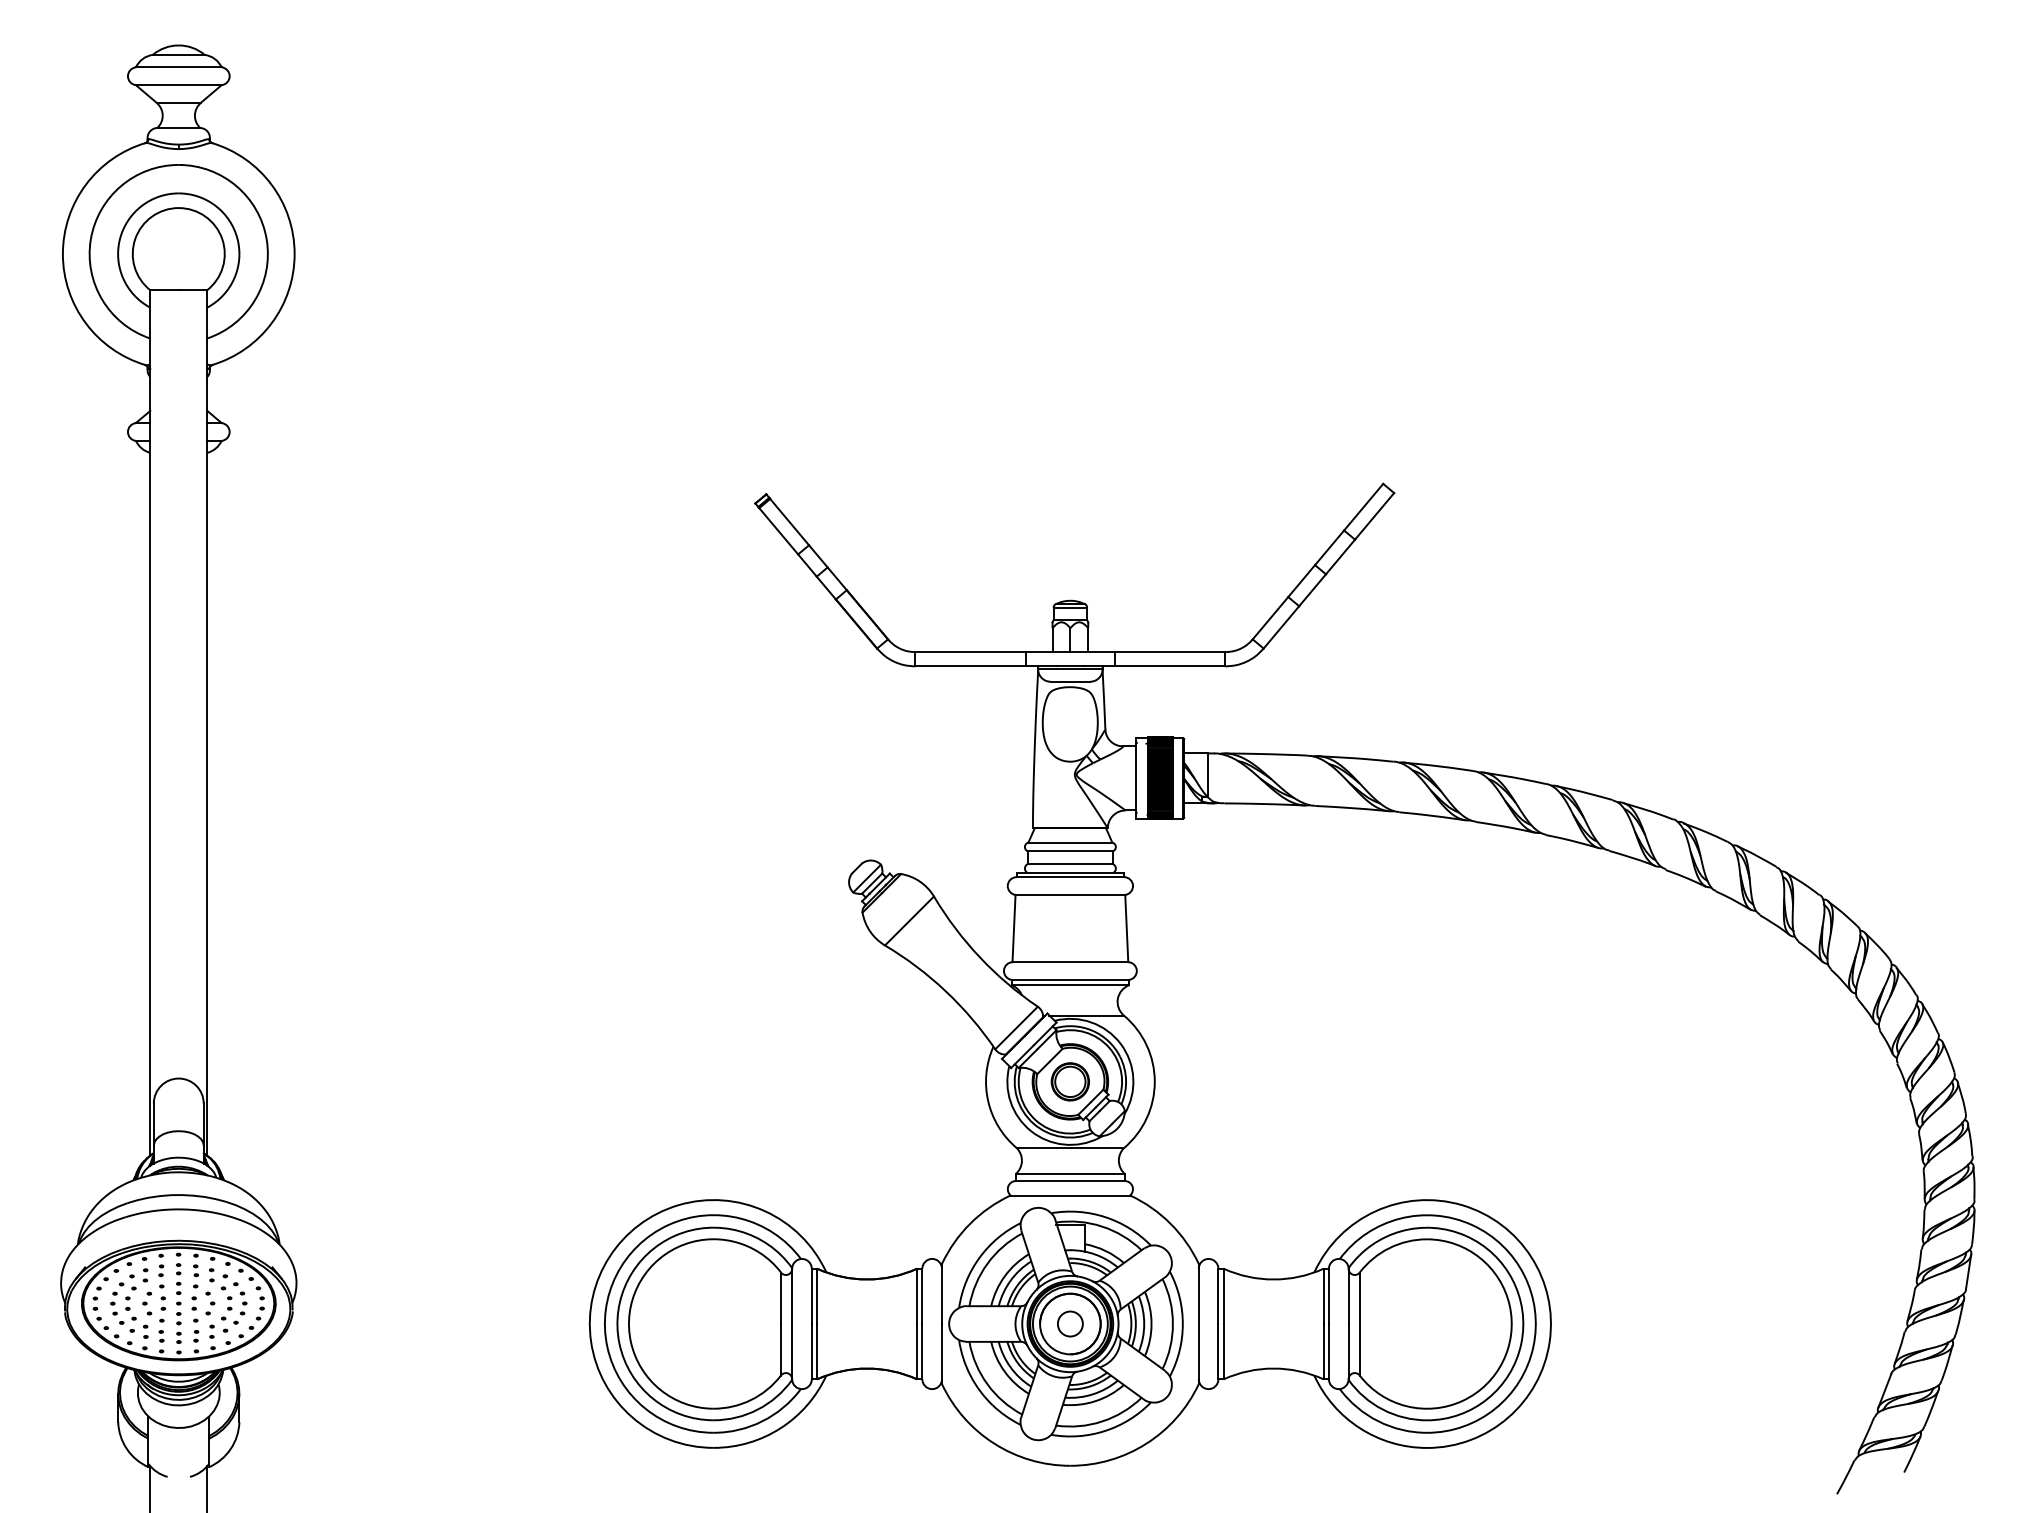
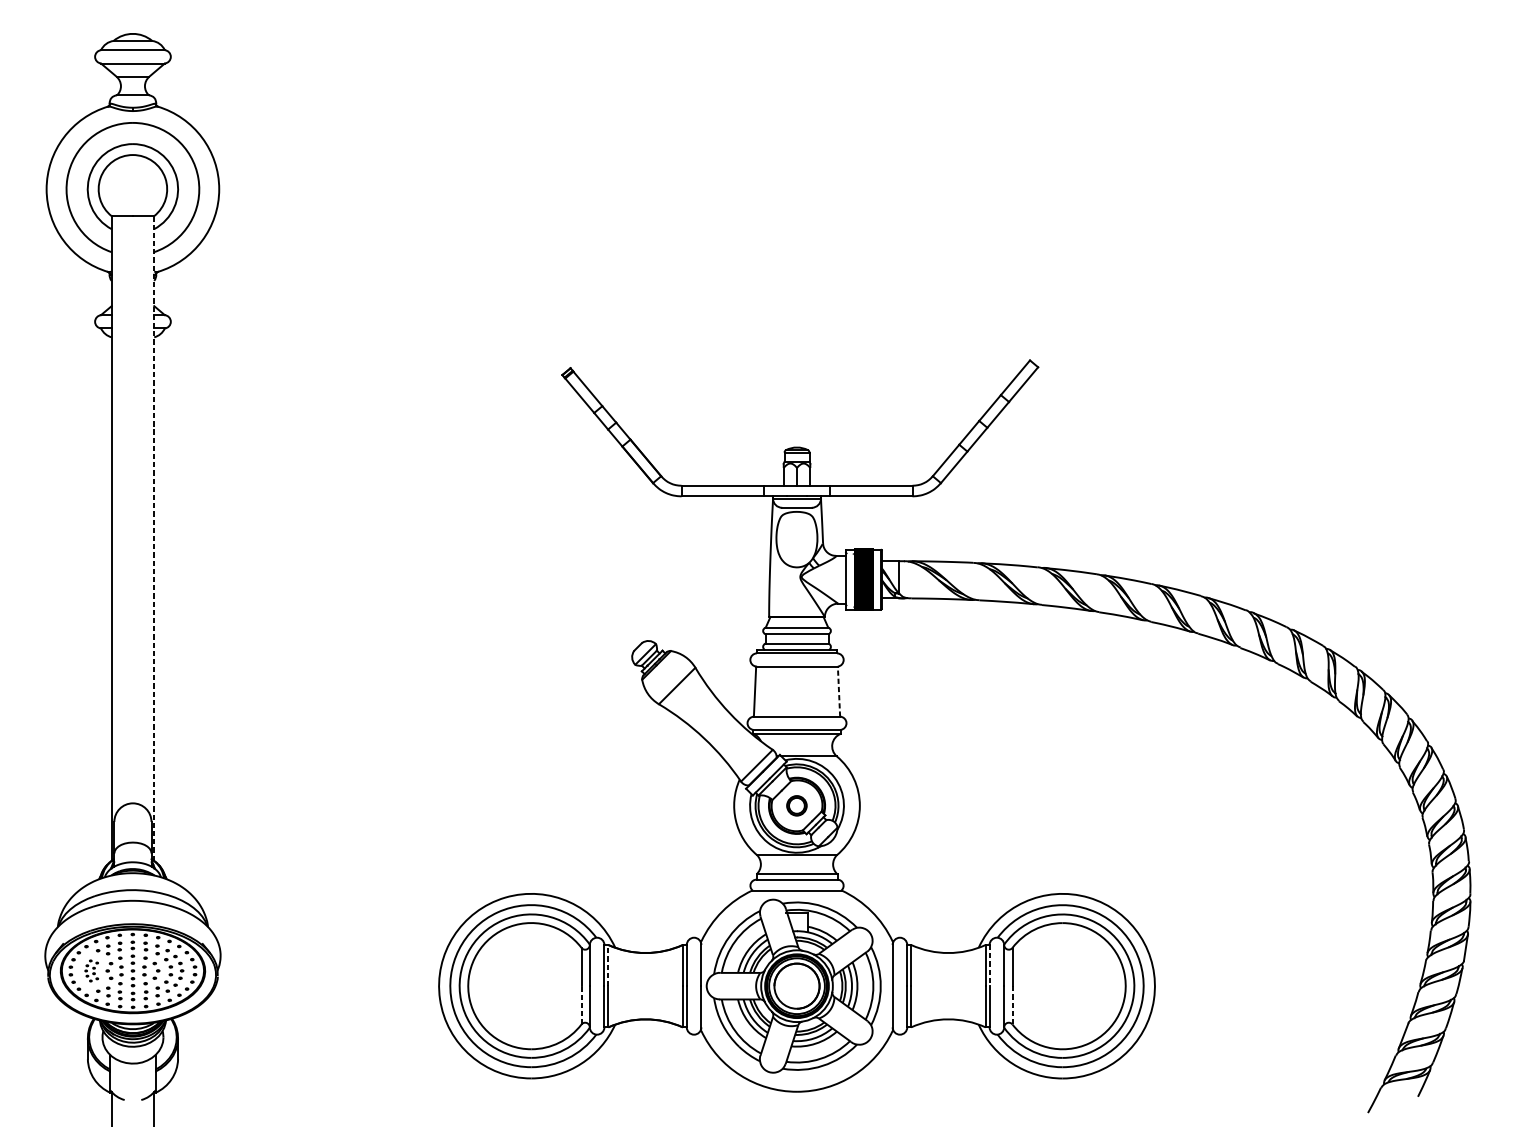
line: (207, 722) -> (154, 538), solid -> dashed
line: (1126, 928) -> (838, 691), solid -> dashed
part: (1069, 1081) -> (796, 805), size x0.7
line: (817, 1296) -> (608, 965), solid -> dashed
line: (1328, 1296) -> (989, 965), solid -> dashed
part: (123, 1303) -> (91, 970), size x0.7
circle: (1070, 1323) -> (797, 985), removed
line: (781, 1349) -> (581, 1005), solid -> dashed
line: (1359, 1349) -> (1012, 1005), solid -> dashed

